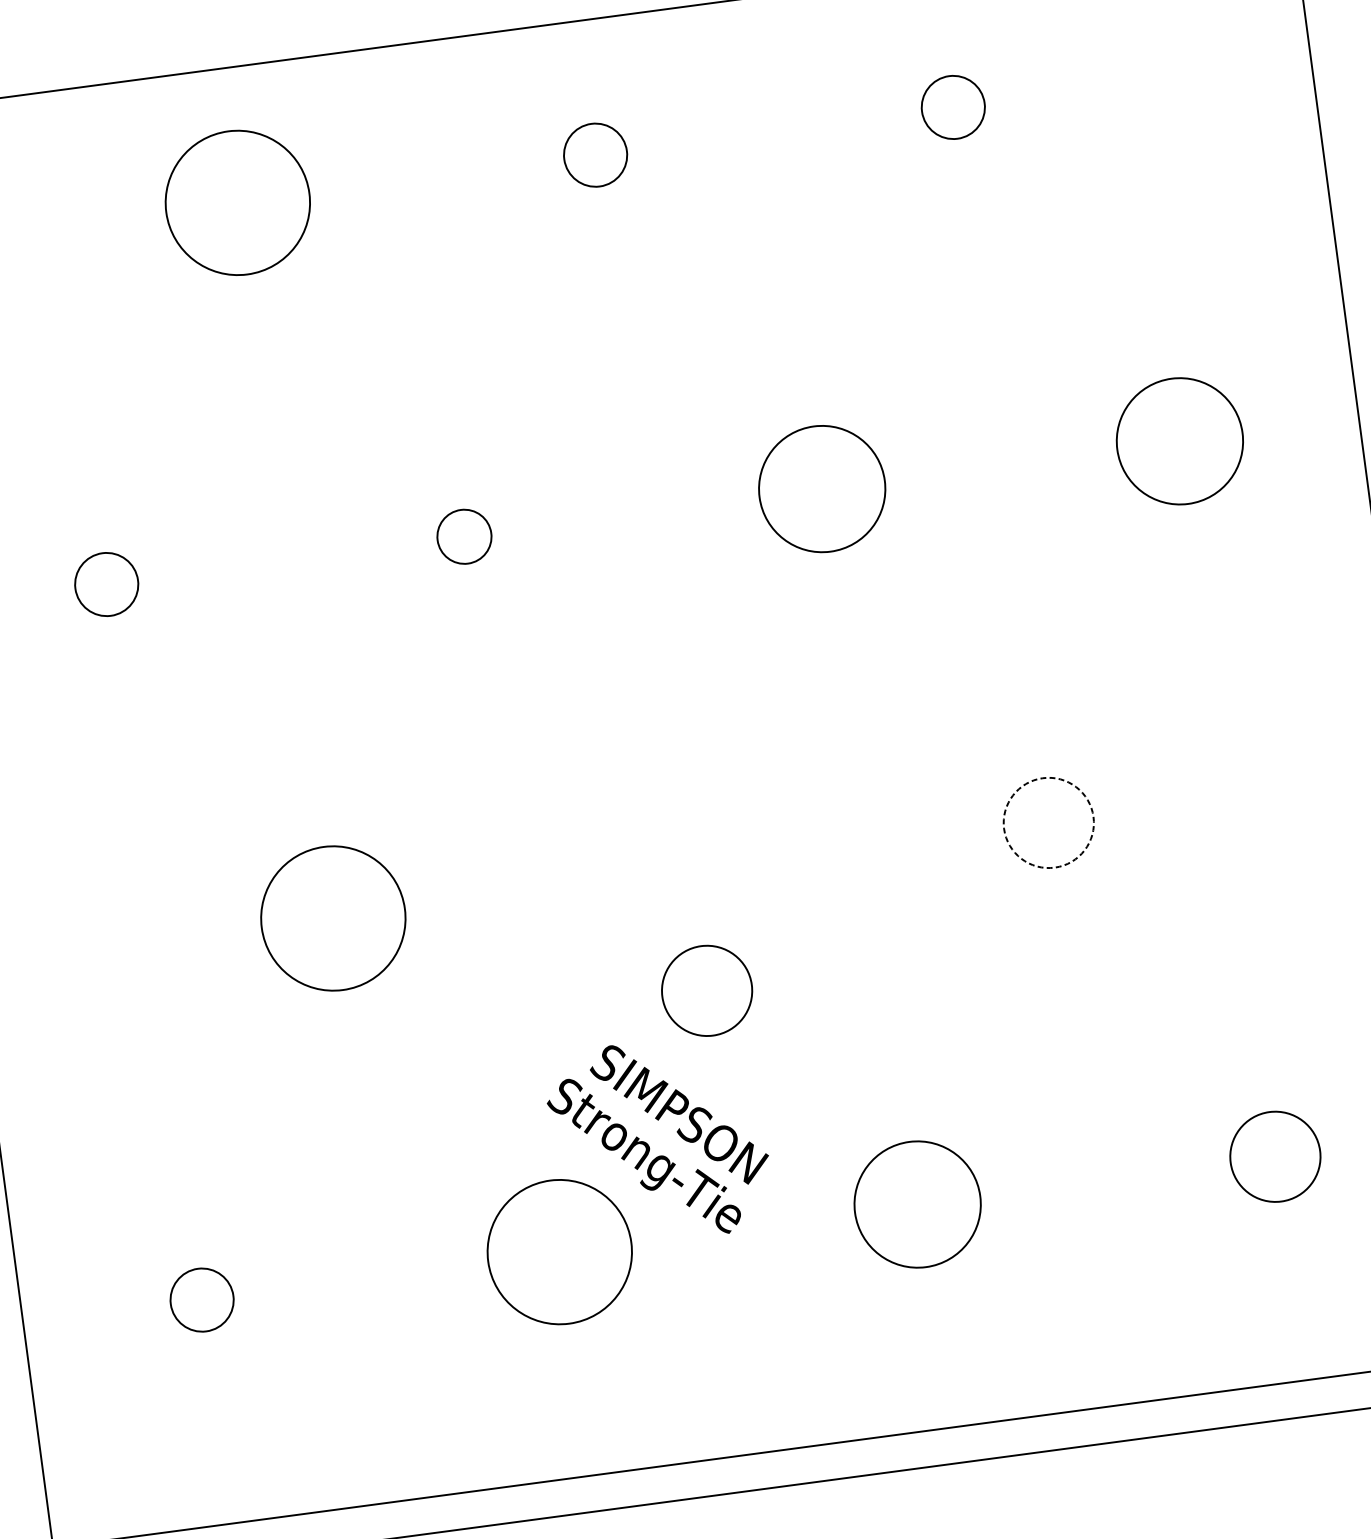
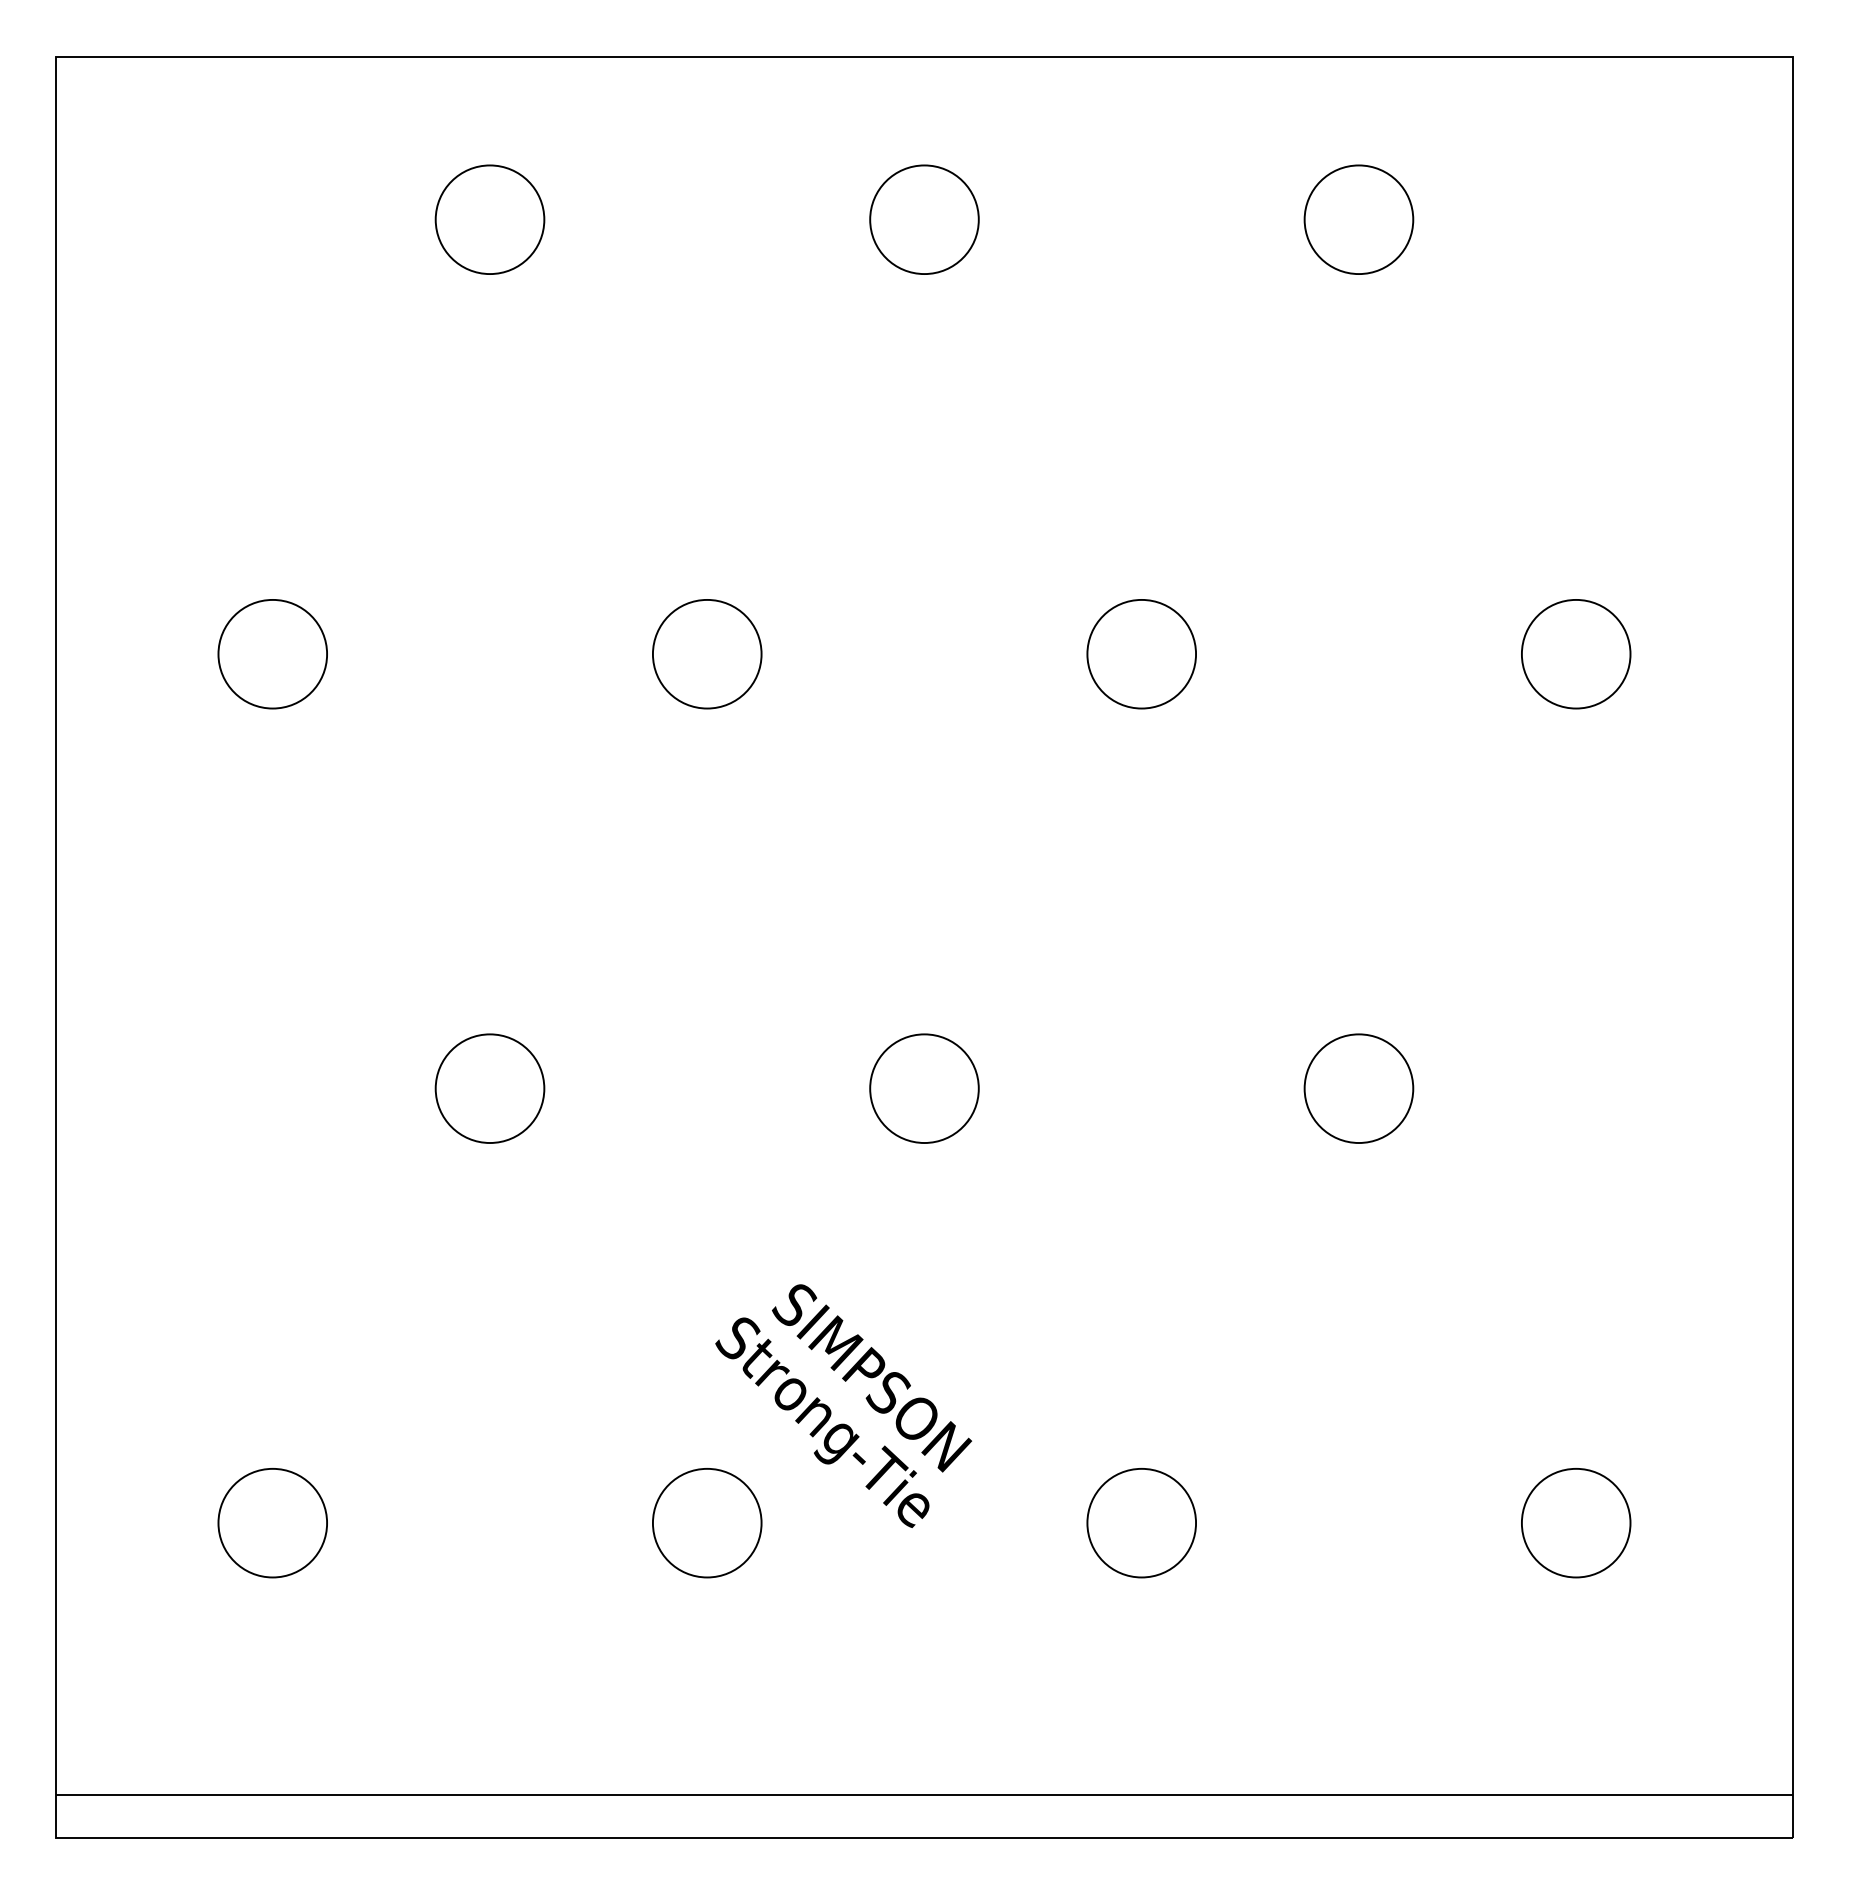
circle: (952, 107) -> (1358, 219), size x1.43
circle: (595, 154) -> (924, 219), size x1.43
circle: (237, 202) -> (489, 219), size x0.62
circle: (1179, 440) -> (1575, 653), size x0.71
circle: (821, 488) -> (1141, 653), size x0.71
circle: (463, 536) -> (706, 653), size x1.67
circle: (106, 583) -> (272, 653), size x1.43
circle: (1048, 822) -> (1358, 1088), dashed -> solid
circle: (332, 918) -> (489, 1088), size x0.62
circle: (707, 990) -> (924, 1088), moved
circle: (917, 1204) -> (1141, 1522), size x0.71
circle: (560, 1252) -> (707, 1523), size x0.62
circle: (201, 1300) -> (272, 1523), size x1.43

